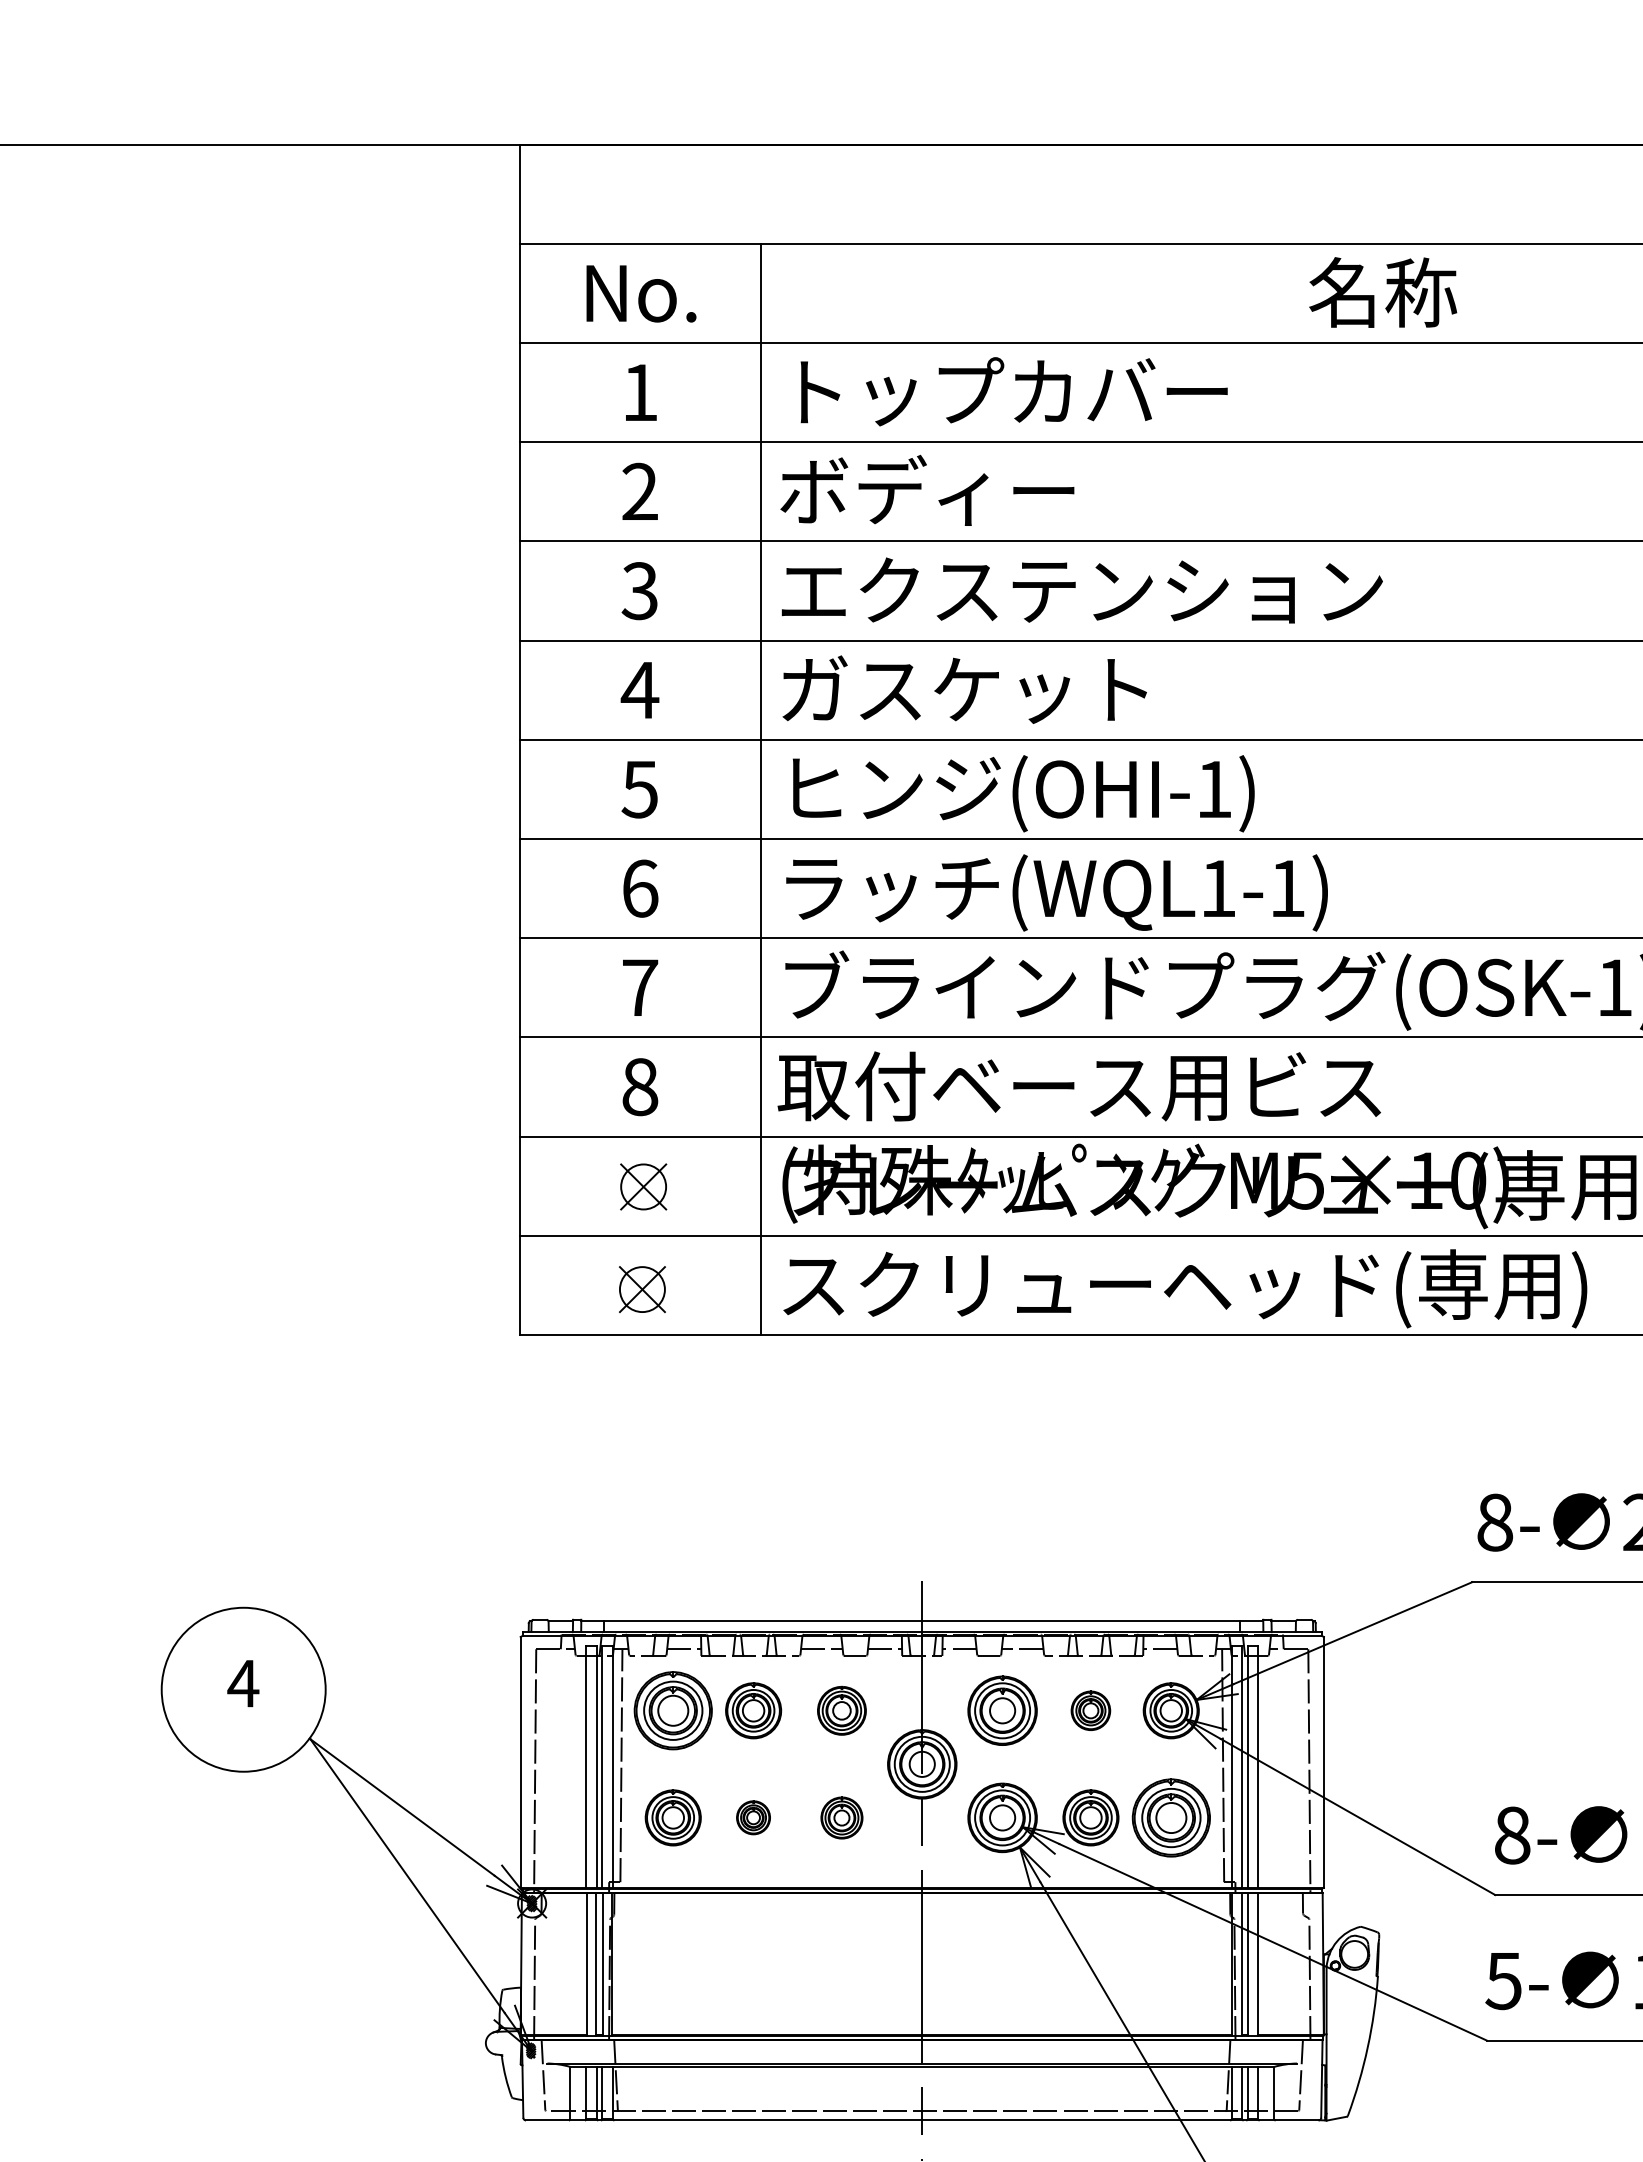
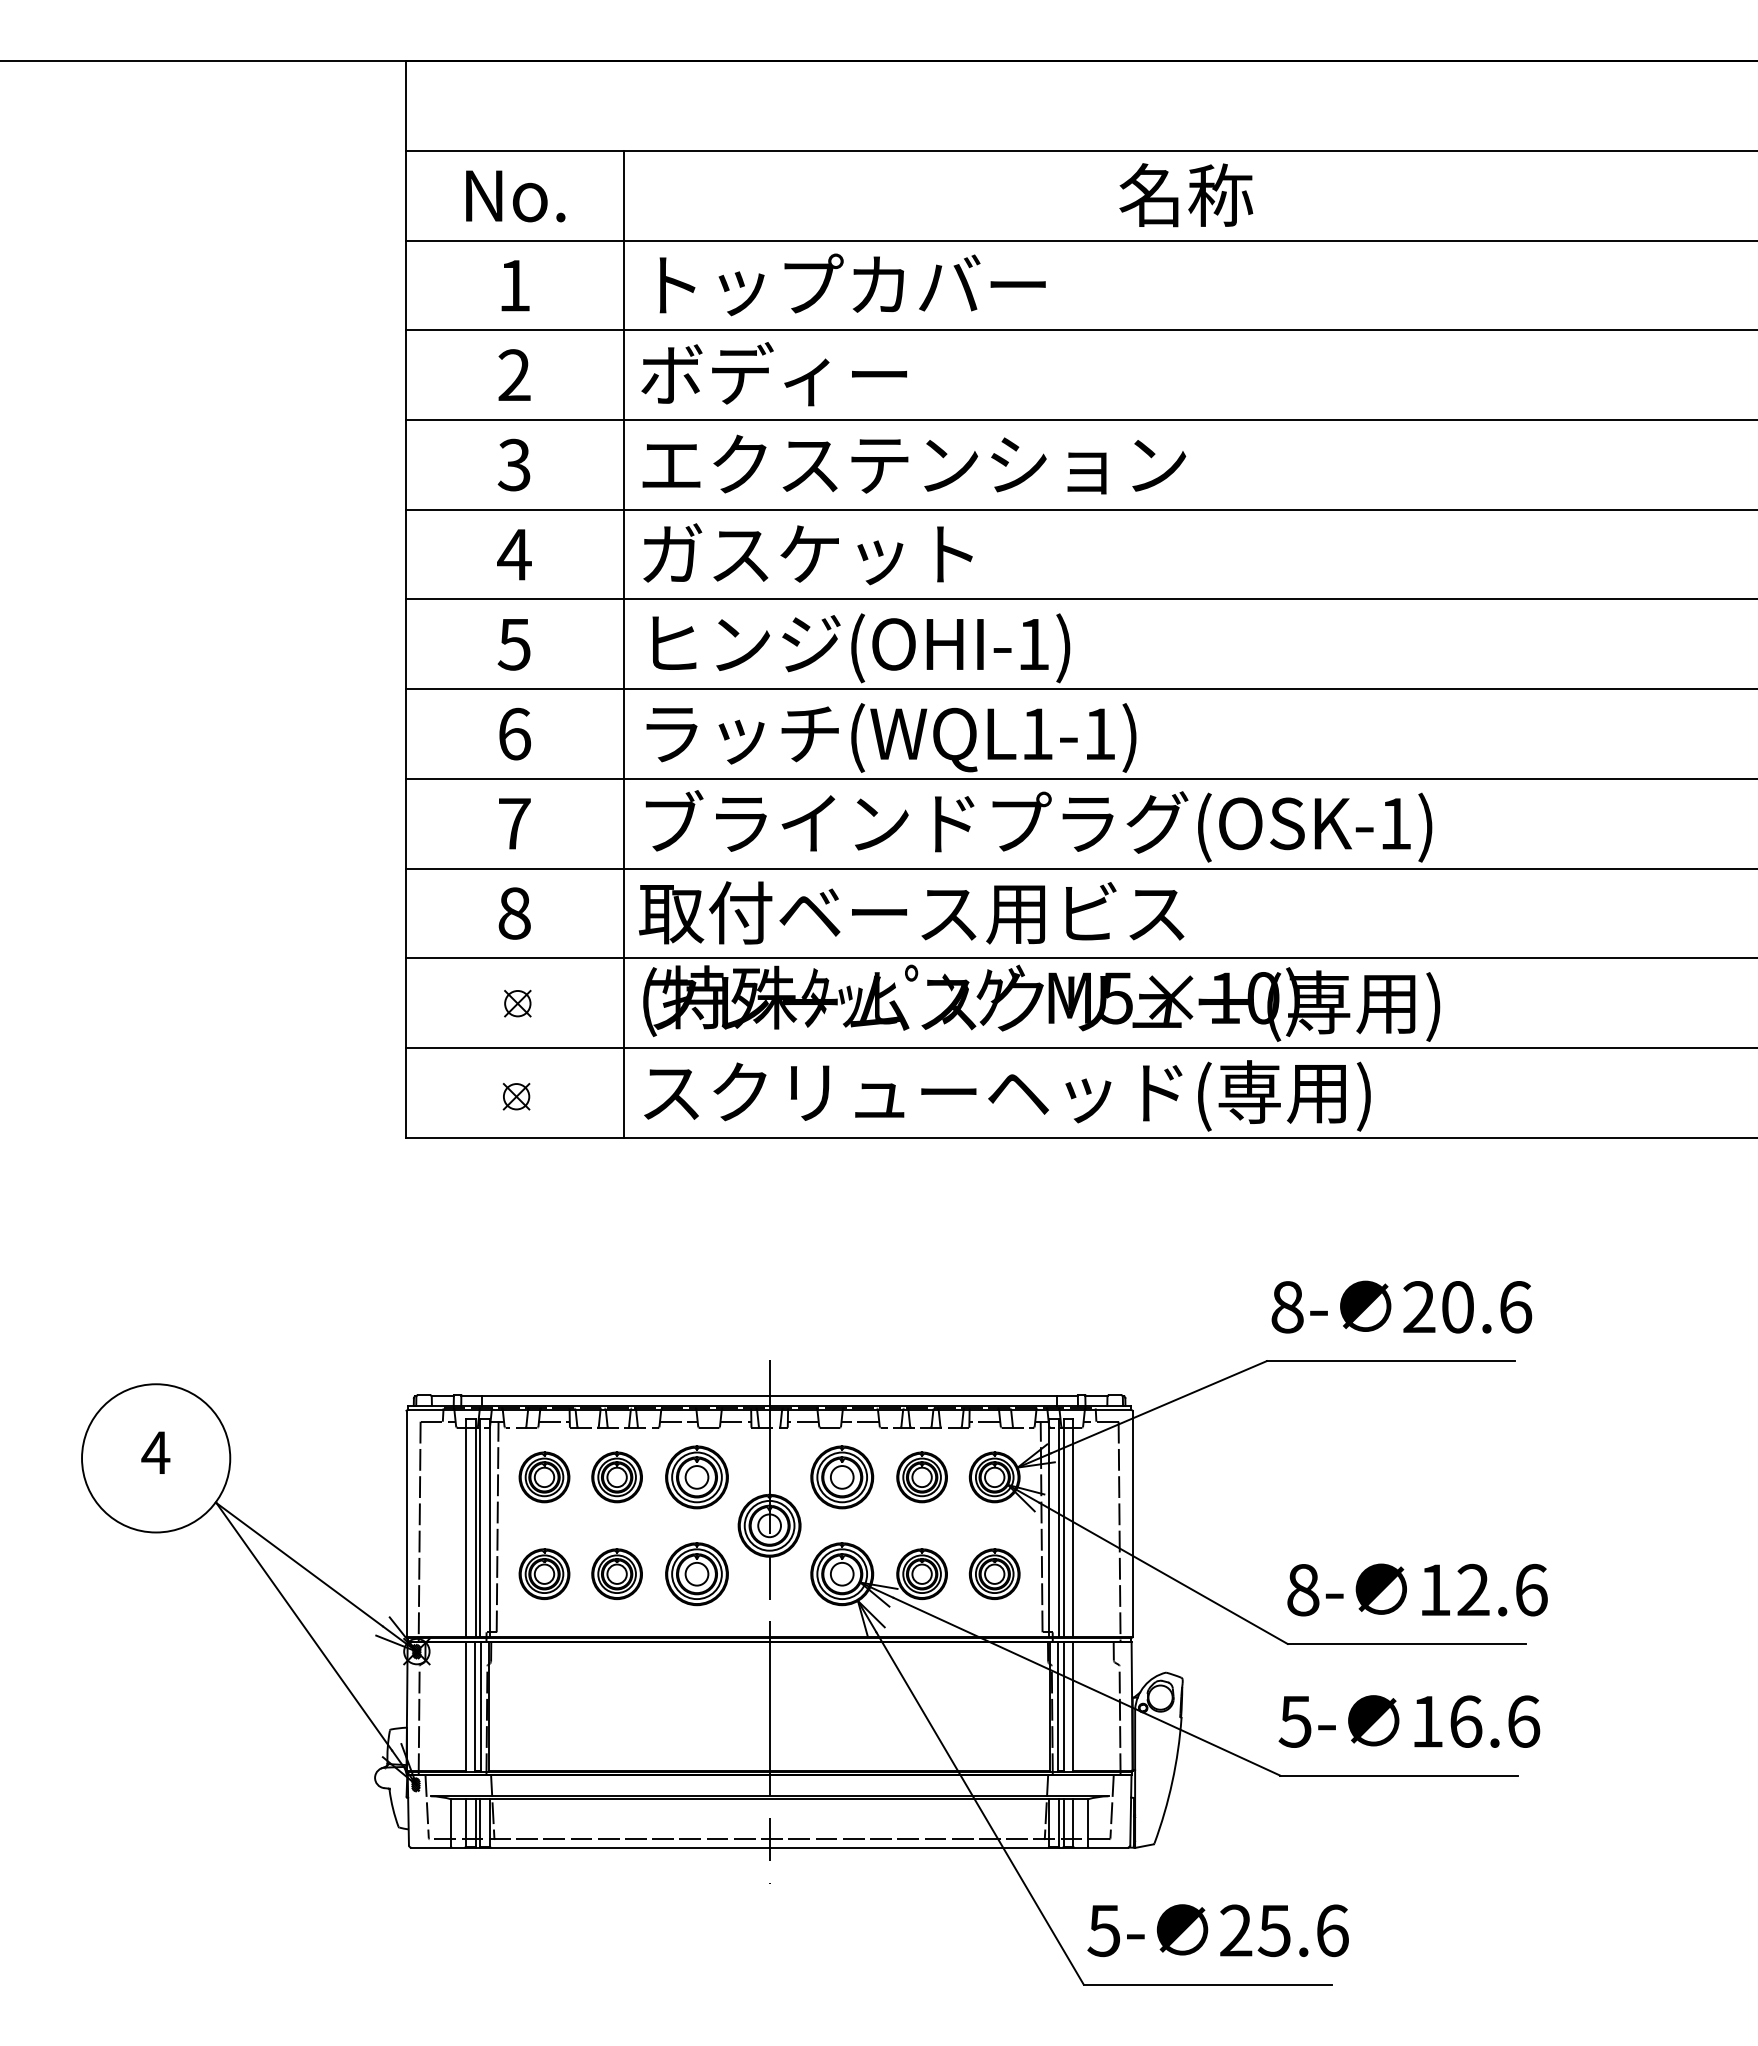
part: (643, 1186) -> (517, 1003), size x0.62
part: (642, 1289) -> (516, 1096), size x0.62
part: (673, 1710) -> (544, 1477), size x0.71
part: (841, 1710) -> (696, 1477), size x1.43
part: (1090, 1710) -> (921, 1477), size x1.43
part: (752, 1817) -> (616, 1573), size x1.67
part: (1171, 1817) -> (994, 1573), size x0.71
part: (841, 1818) -> (696, 1574), size x1.67

